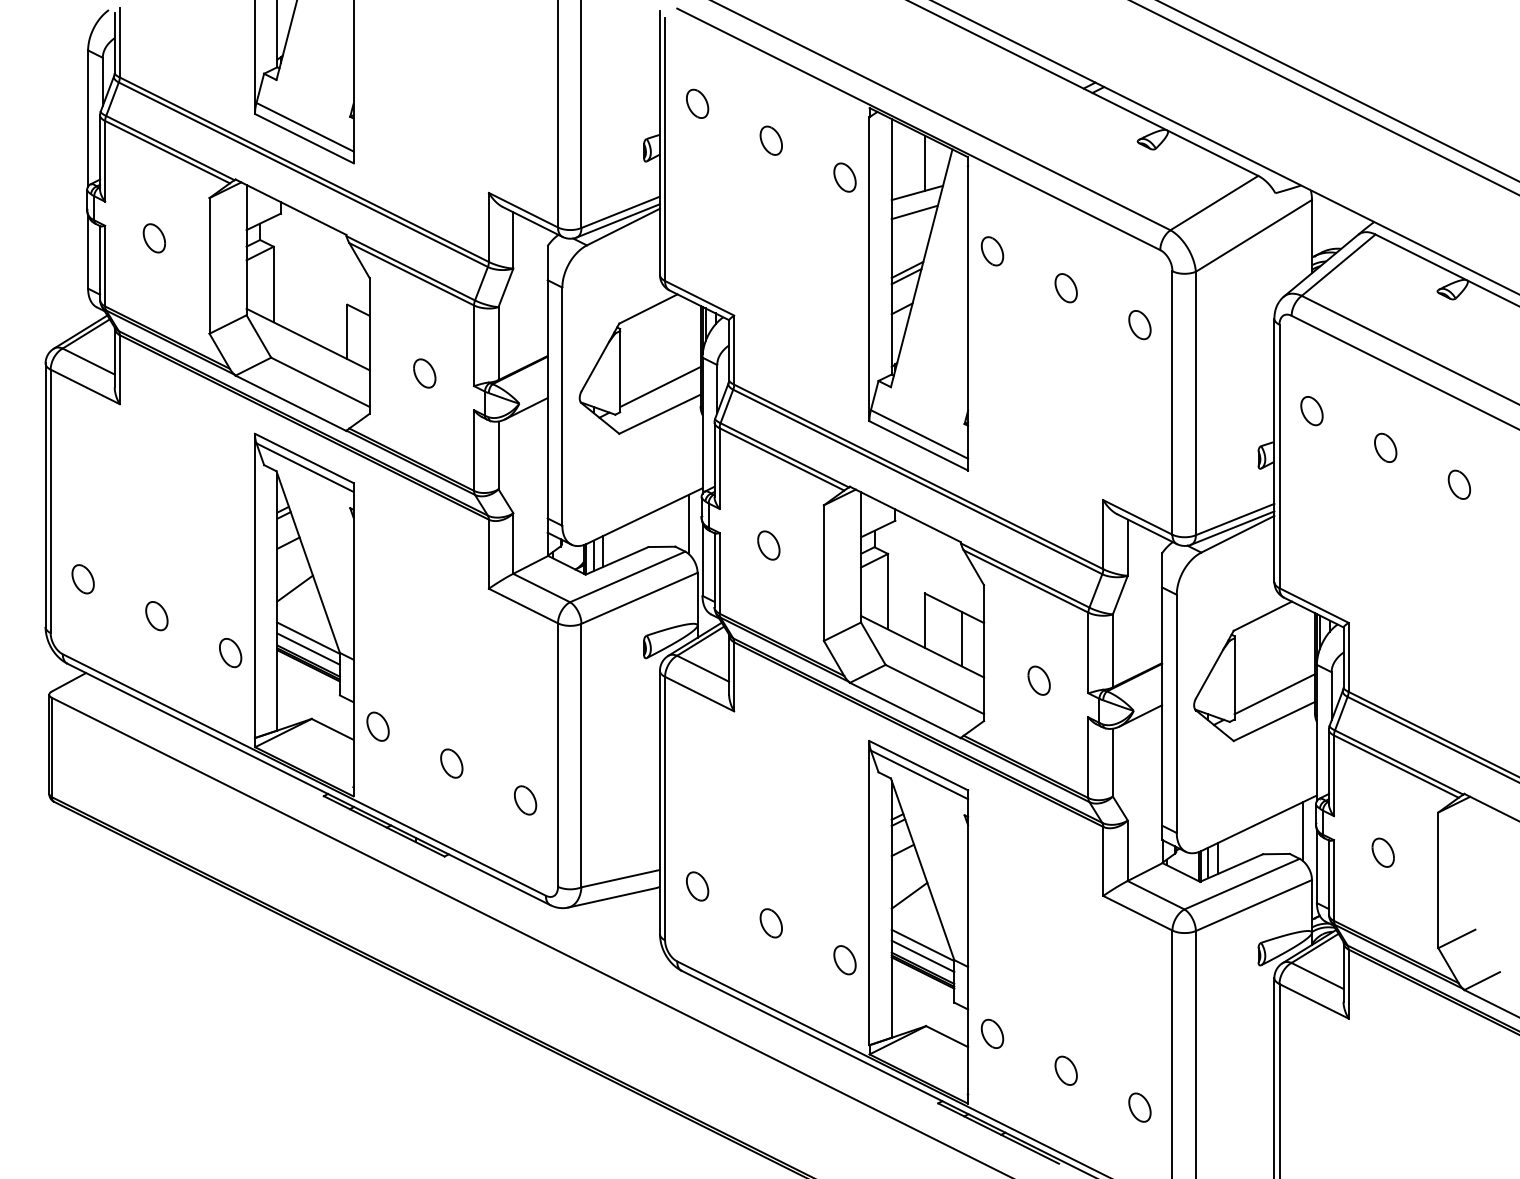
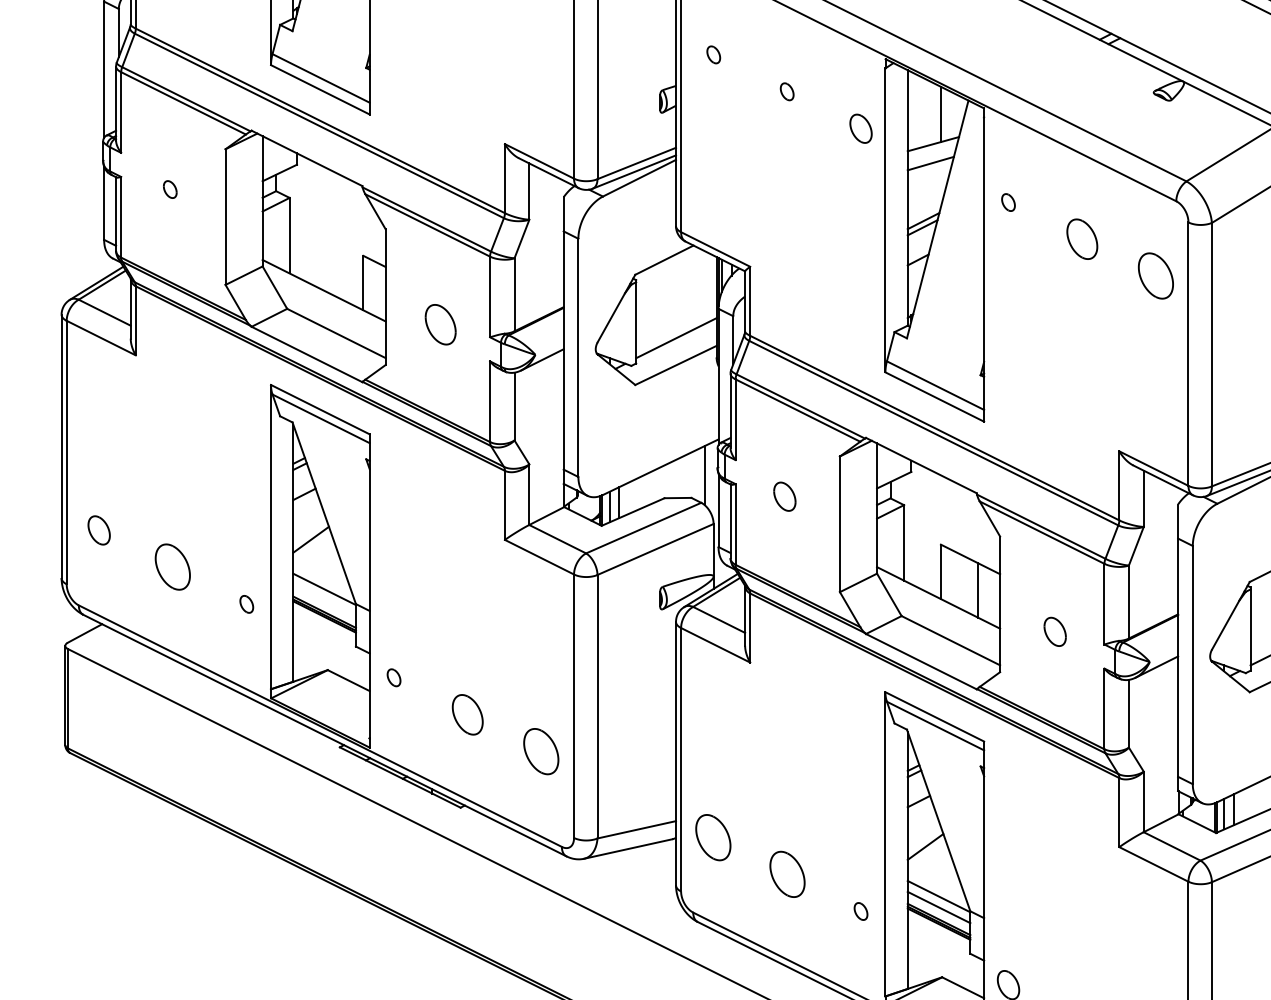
part: (697, 103) -> (713, 54), size x0.6
part: (770, 140) -> (786, 91), size x0.6
part: (153, 238) -> (169, 189), size x0.6
part: (992, 251) -> (1008, 202), size x0.6
part: (1065, 288) -> (1081, 239), size x1.4
part: (1139, 325) -> (1155, 276), size x1.6
part: (424, 373) -> (440, 324), size x1.4
part: (156, 616) -> (172, 567), size x1.6
line: (308, 648) -> (324, 599), removed
part: (230, 653) -> (246, 604), size x0.6
part: (377, 726) -> (393, 677), size x0.6
part: (451, 763) -> (467, 714), size x1.4
part: (525, 800) -> (541, 751), size x1.6
part: (697, 886) -> (713, 837), size x1.6
part: (770, 923) -> (786, 874), size x1.6
part: (844, 960) -> (860, 911), size x0.6

